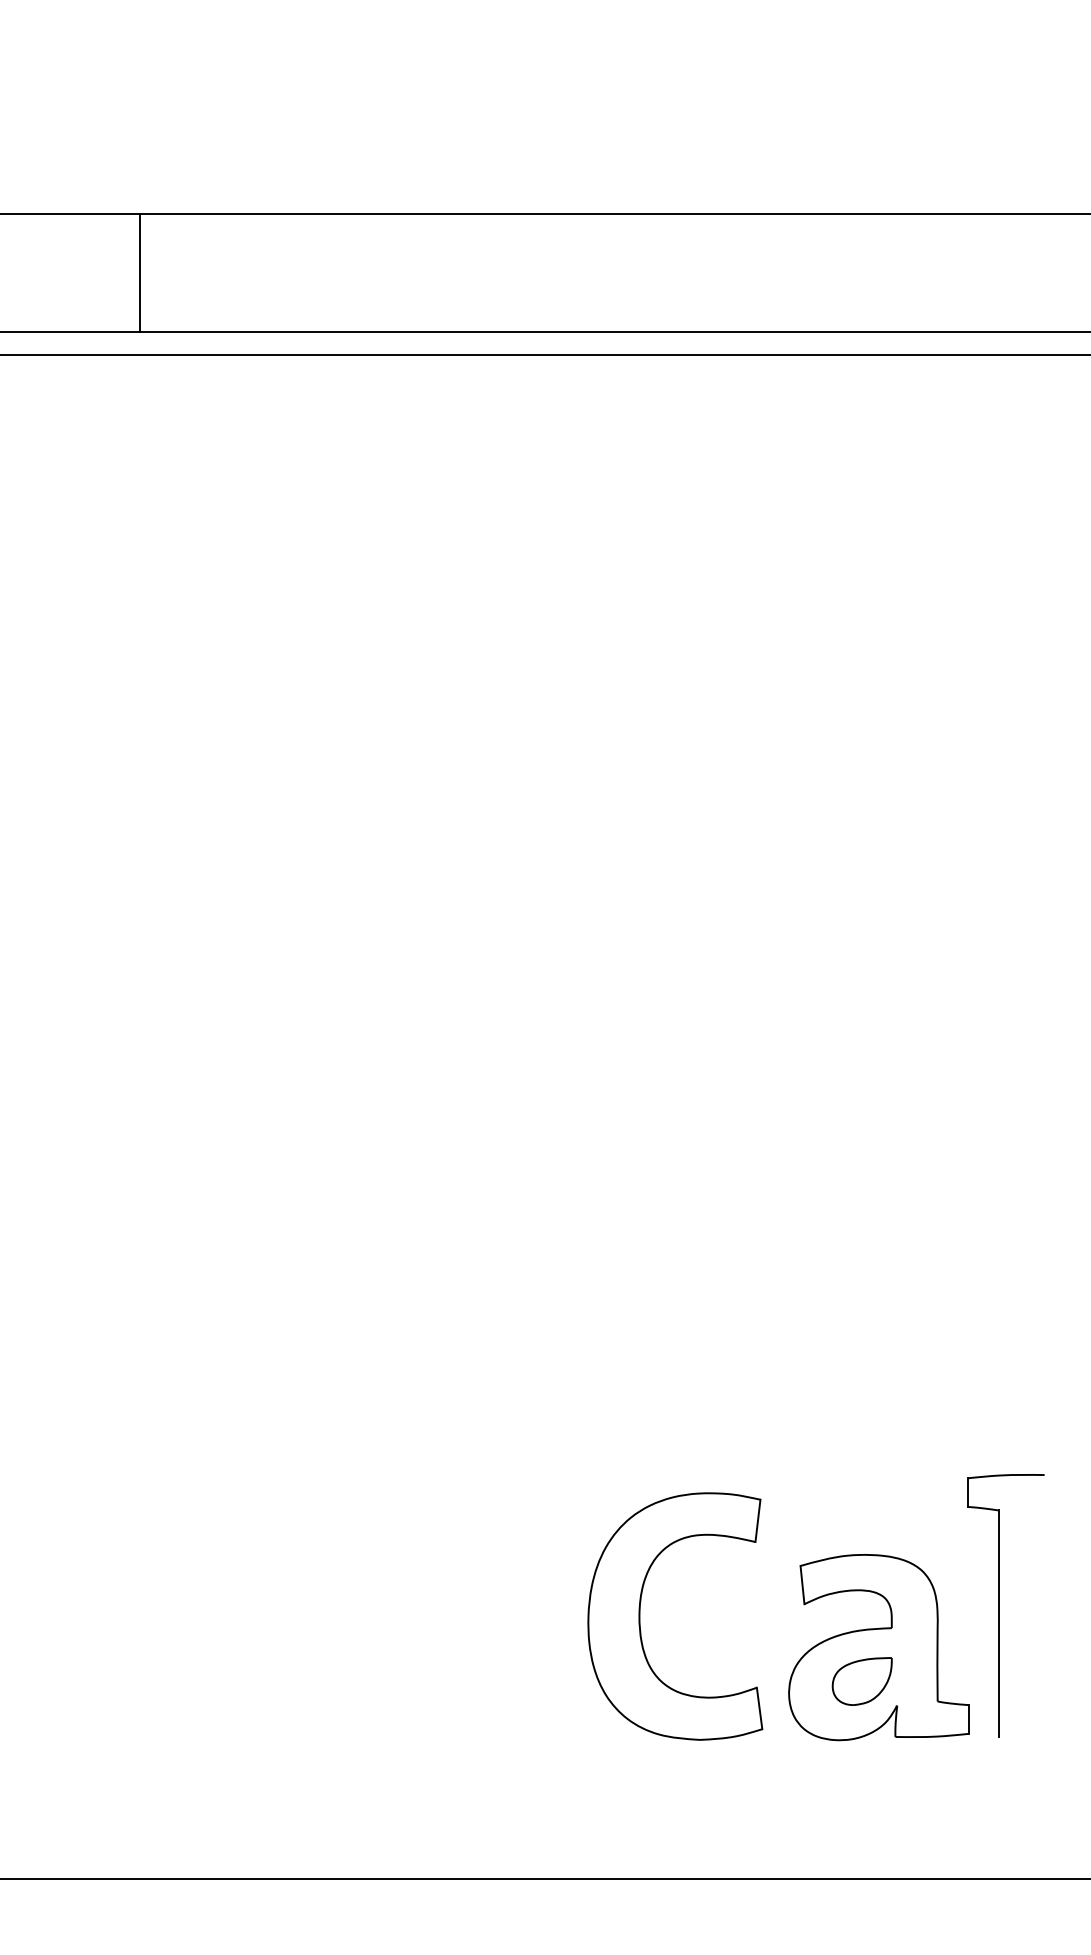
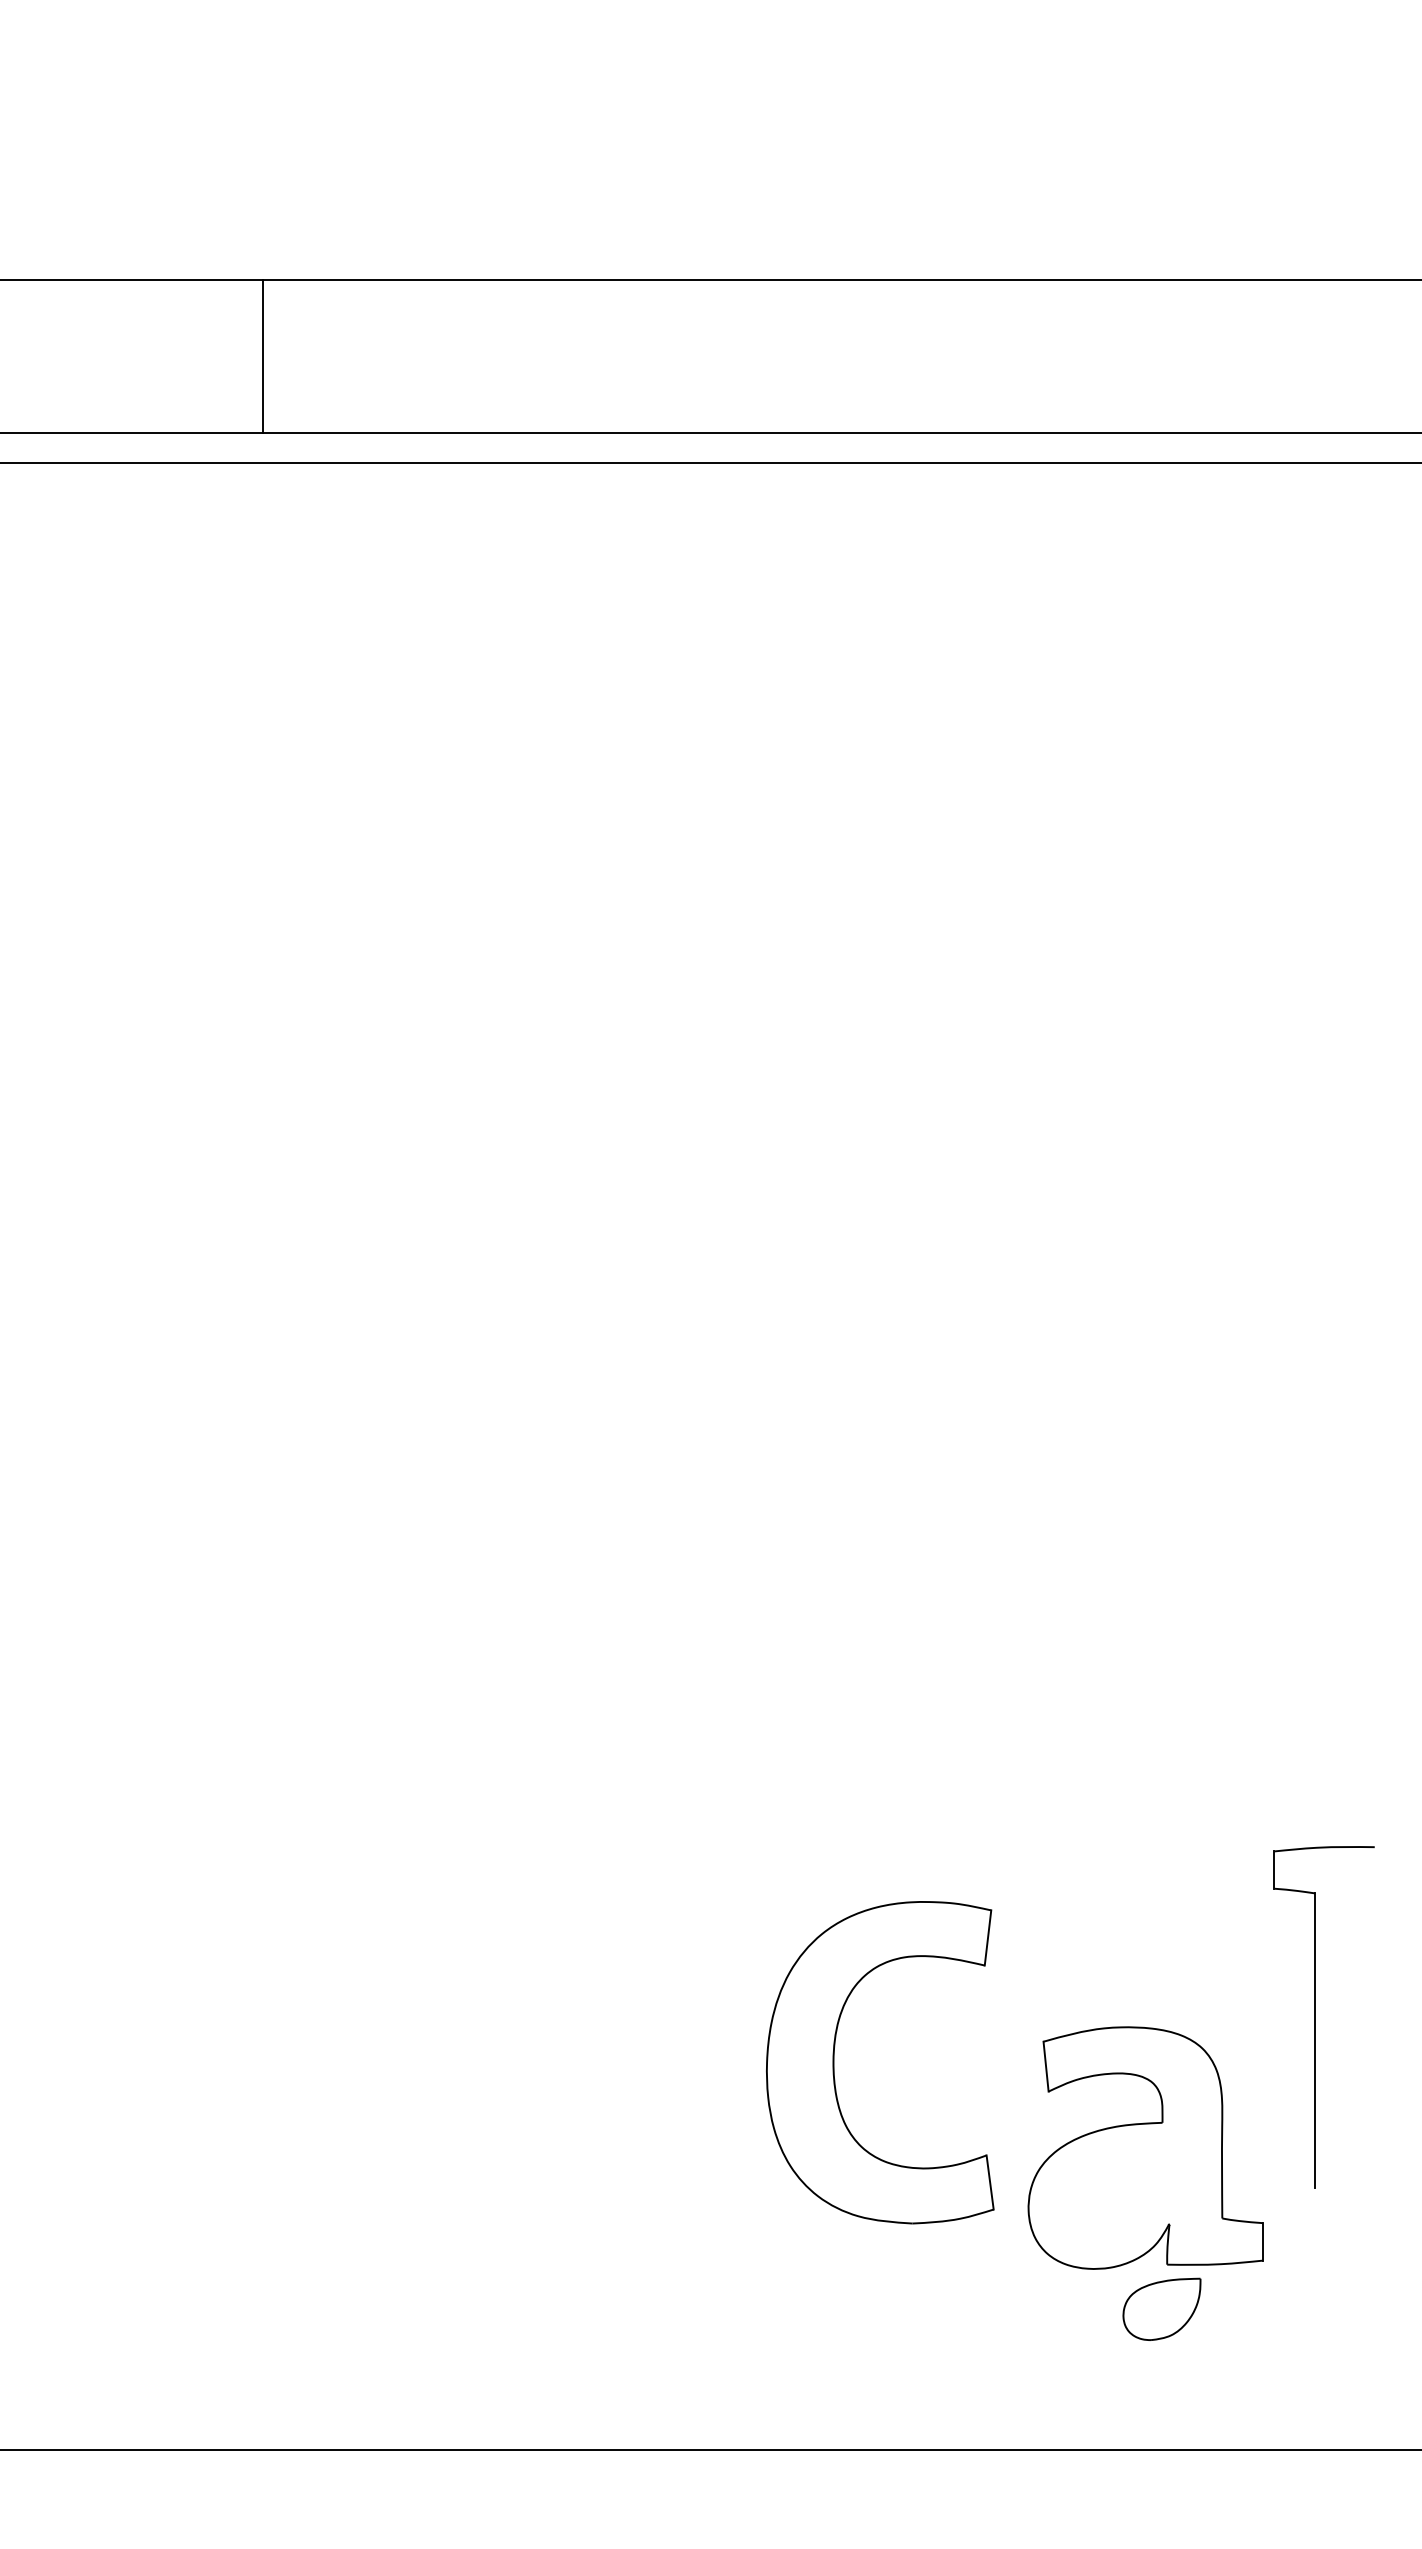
line: (140, 272) -> (262, 355), moved
part: (999, 1605) -> (1315, 2017), moved
part: (640, 1616) -> (834, 2062), moved
part: (861, 1680) -> (1161, 2308), moved

